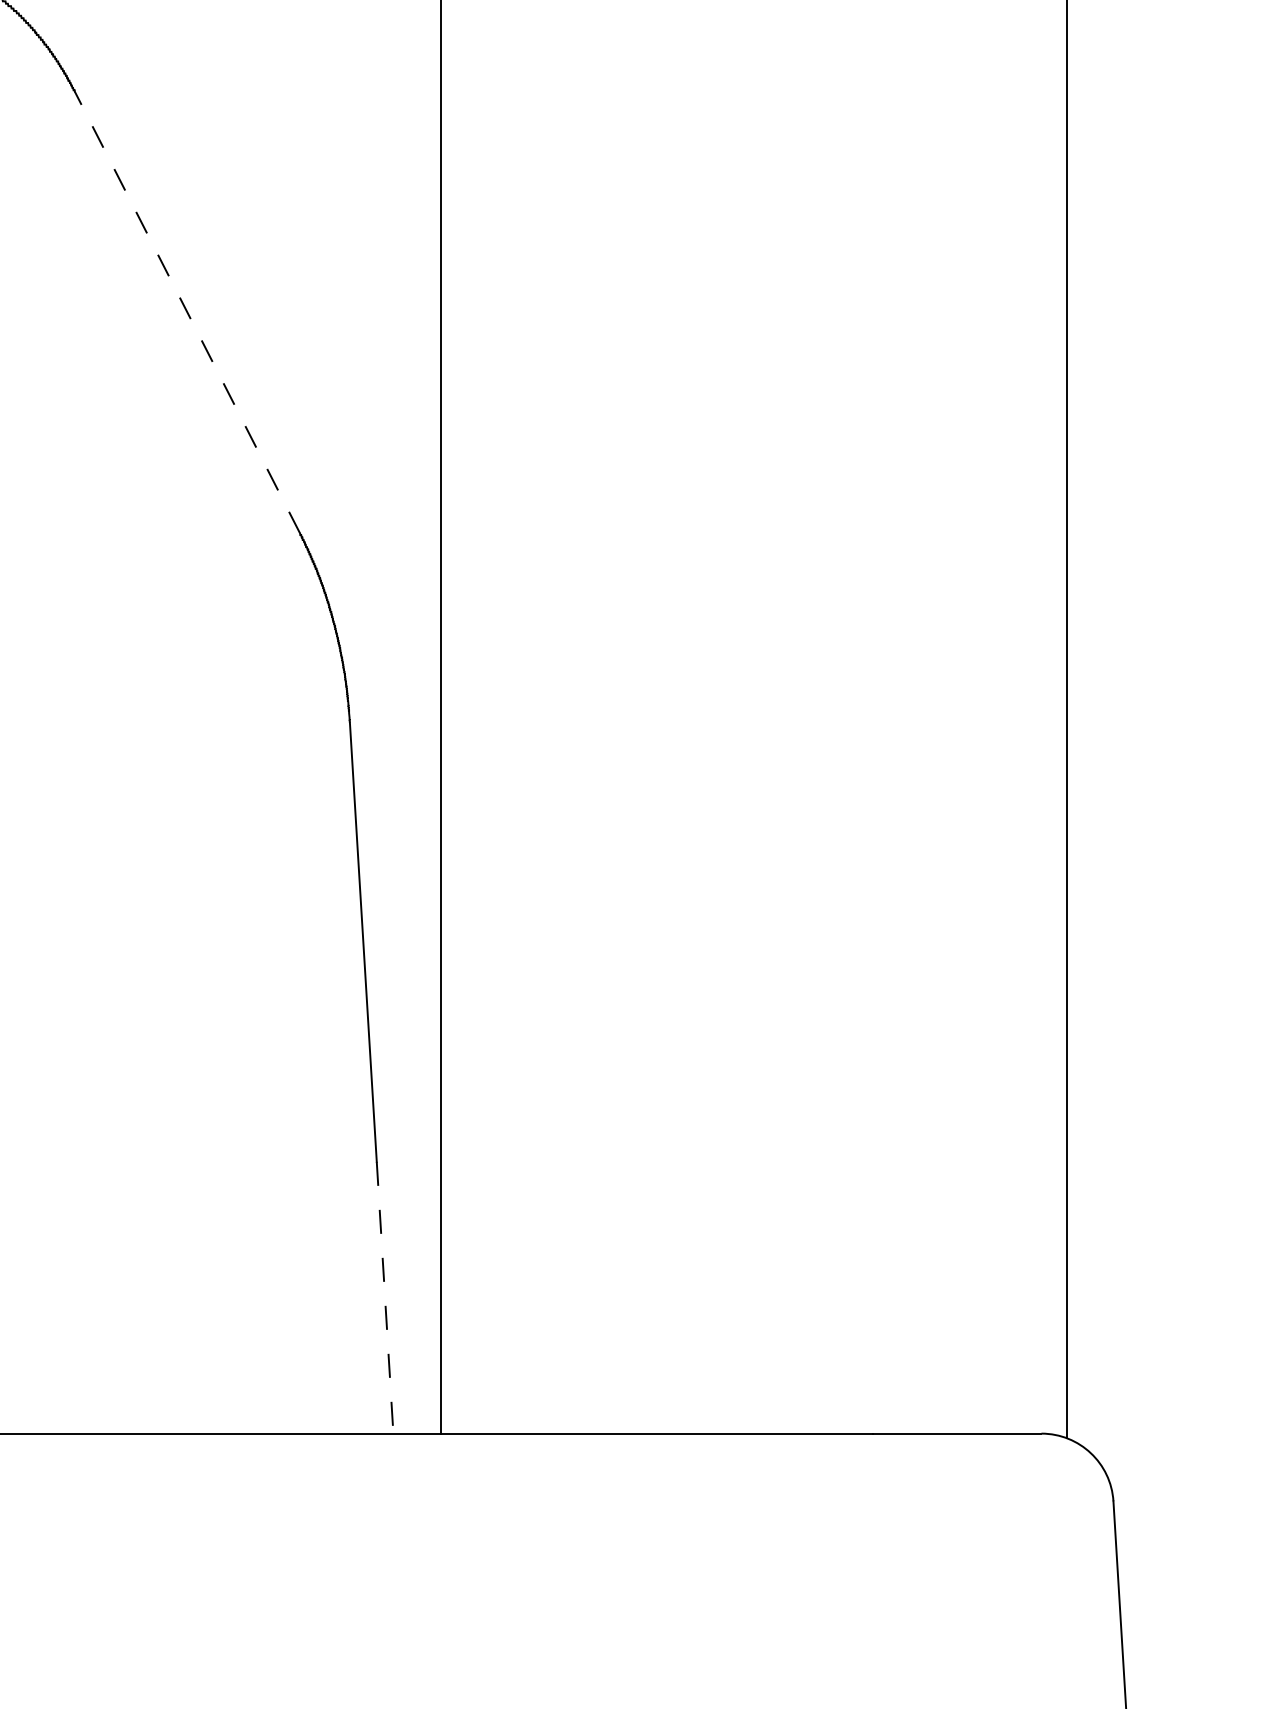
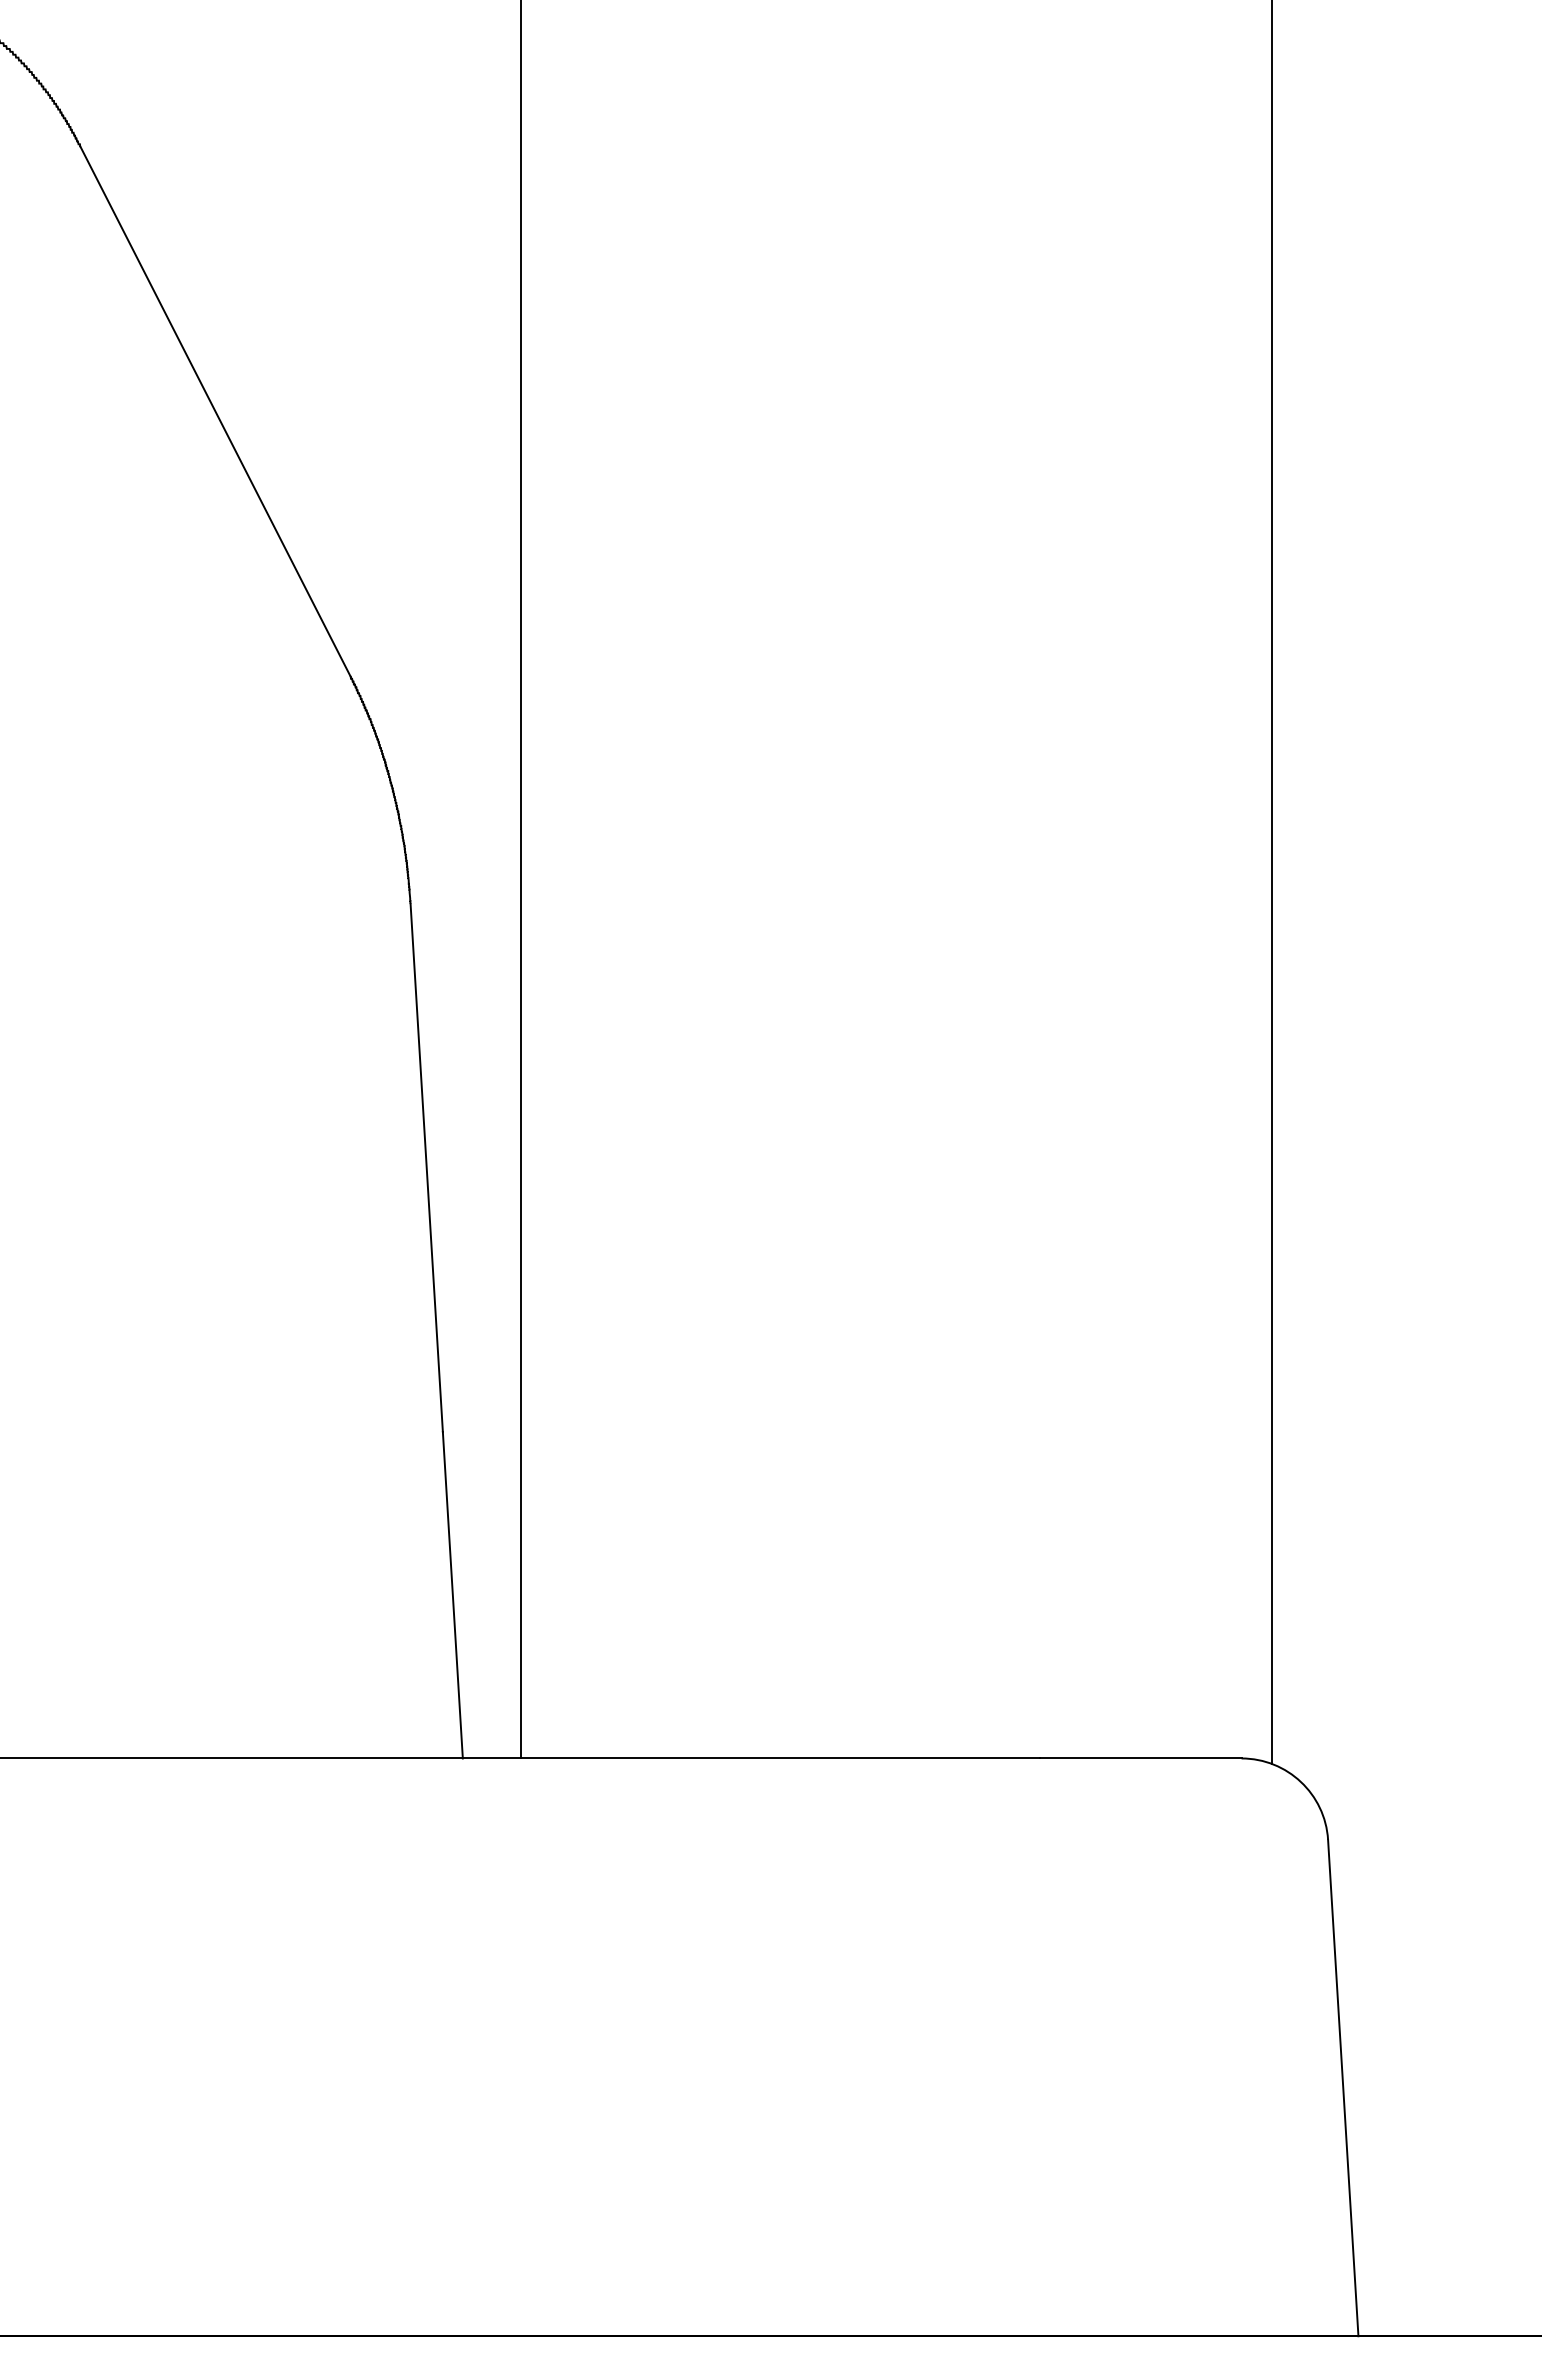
line: (187, 312) -> (215, 411), dashed -> solid
line: (384, 1298) -> (452, 1595), dashed -> solid

